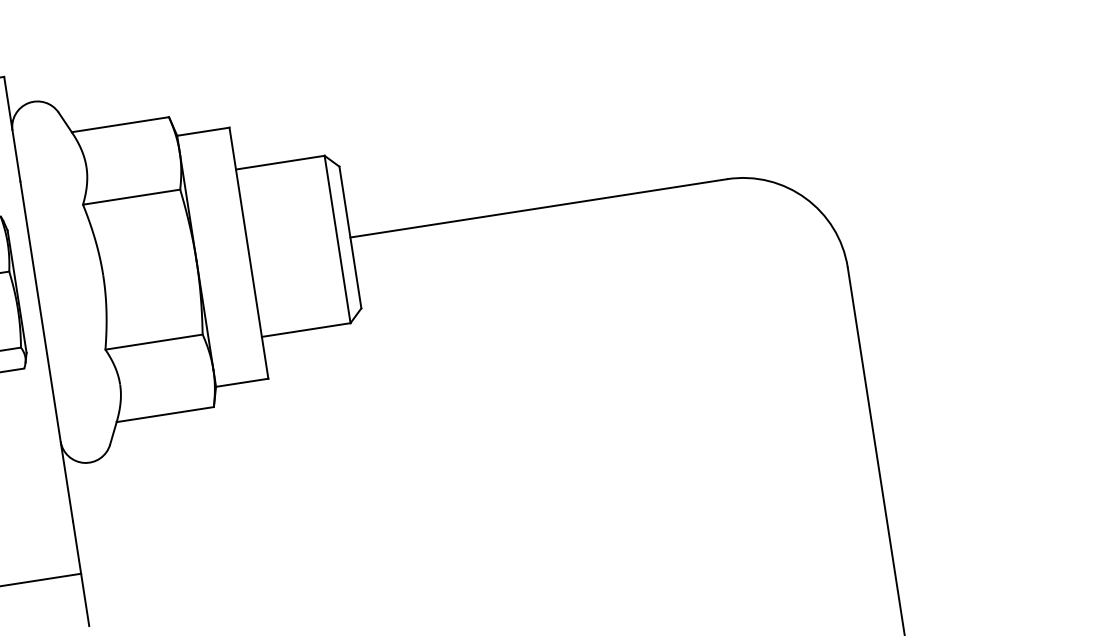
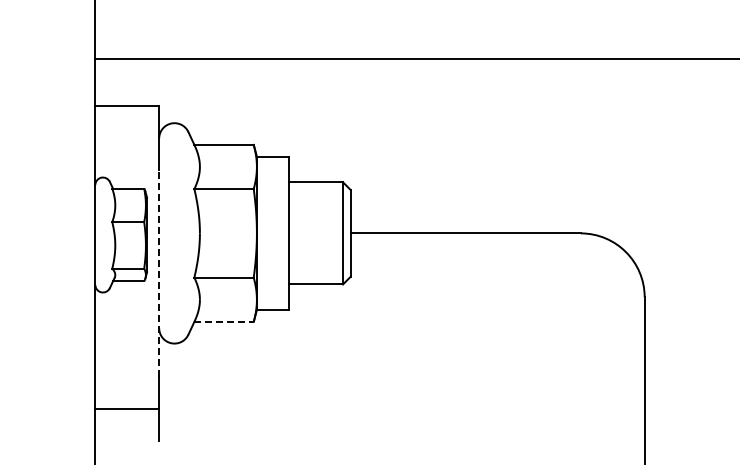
line: (47, 351) -> (159, 273), solid -> dashed
line: (165, 413) -> (224, 321), solid -> dashed

